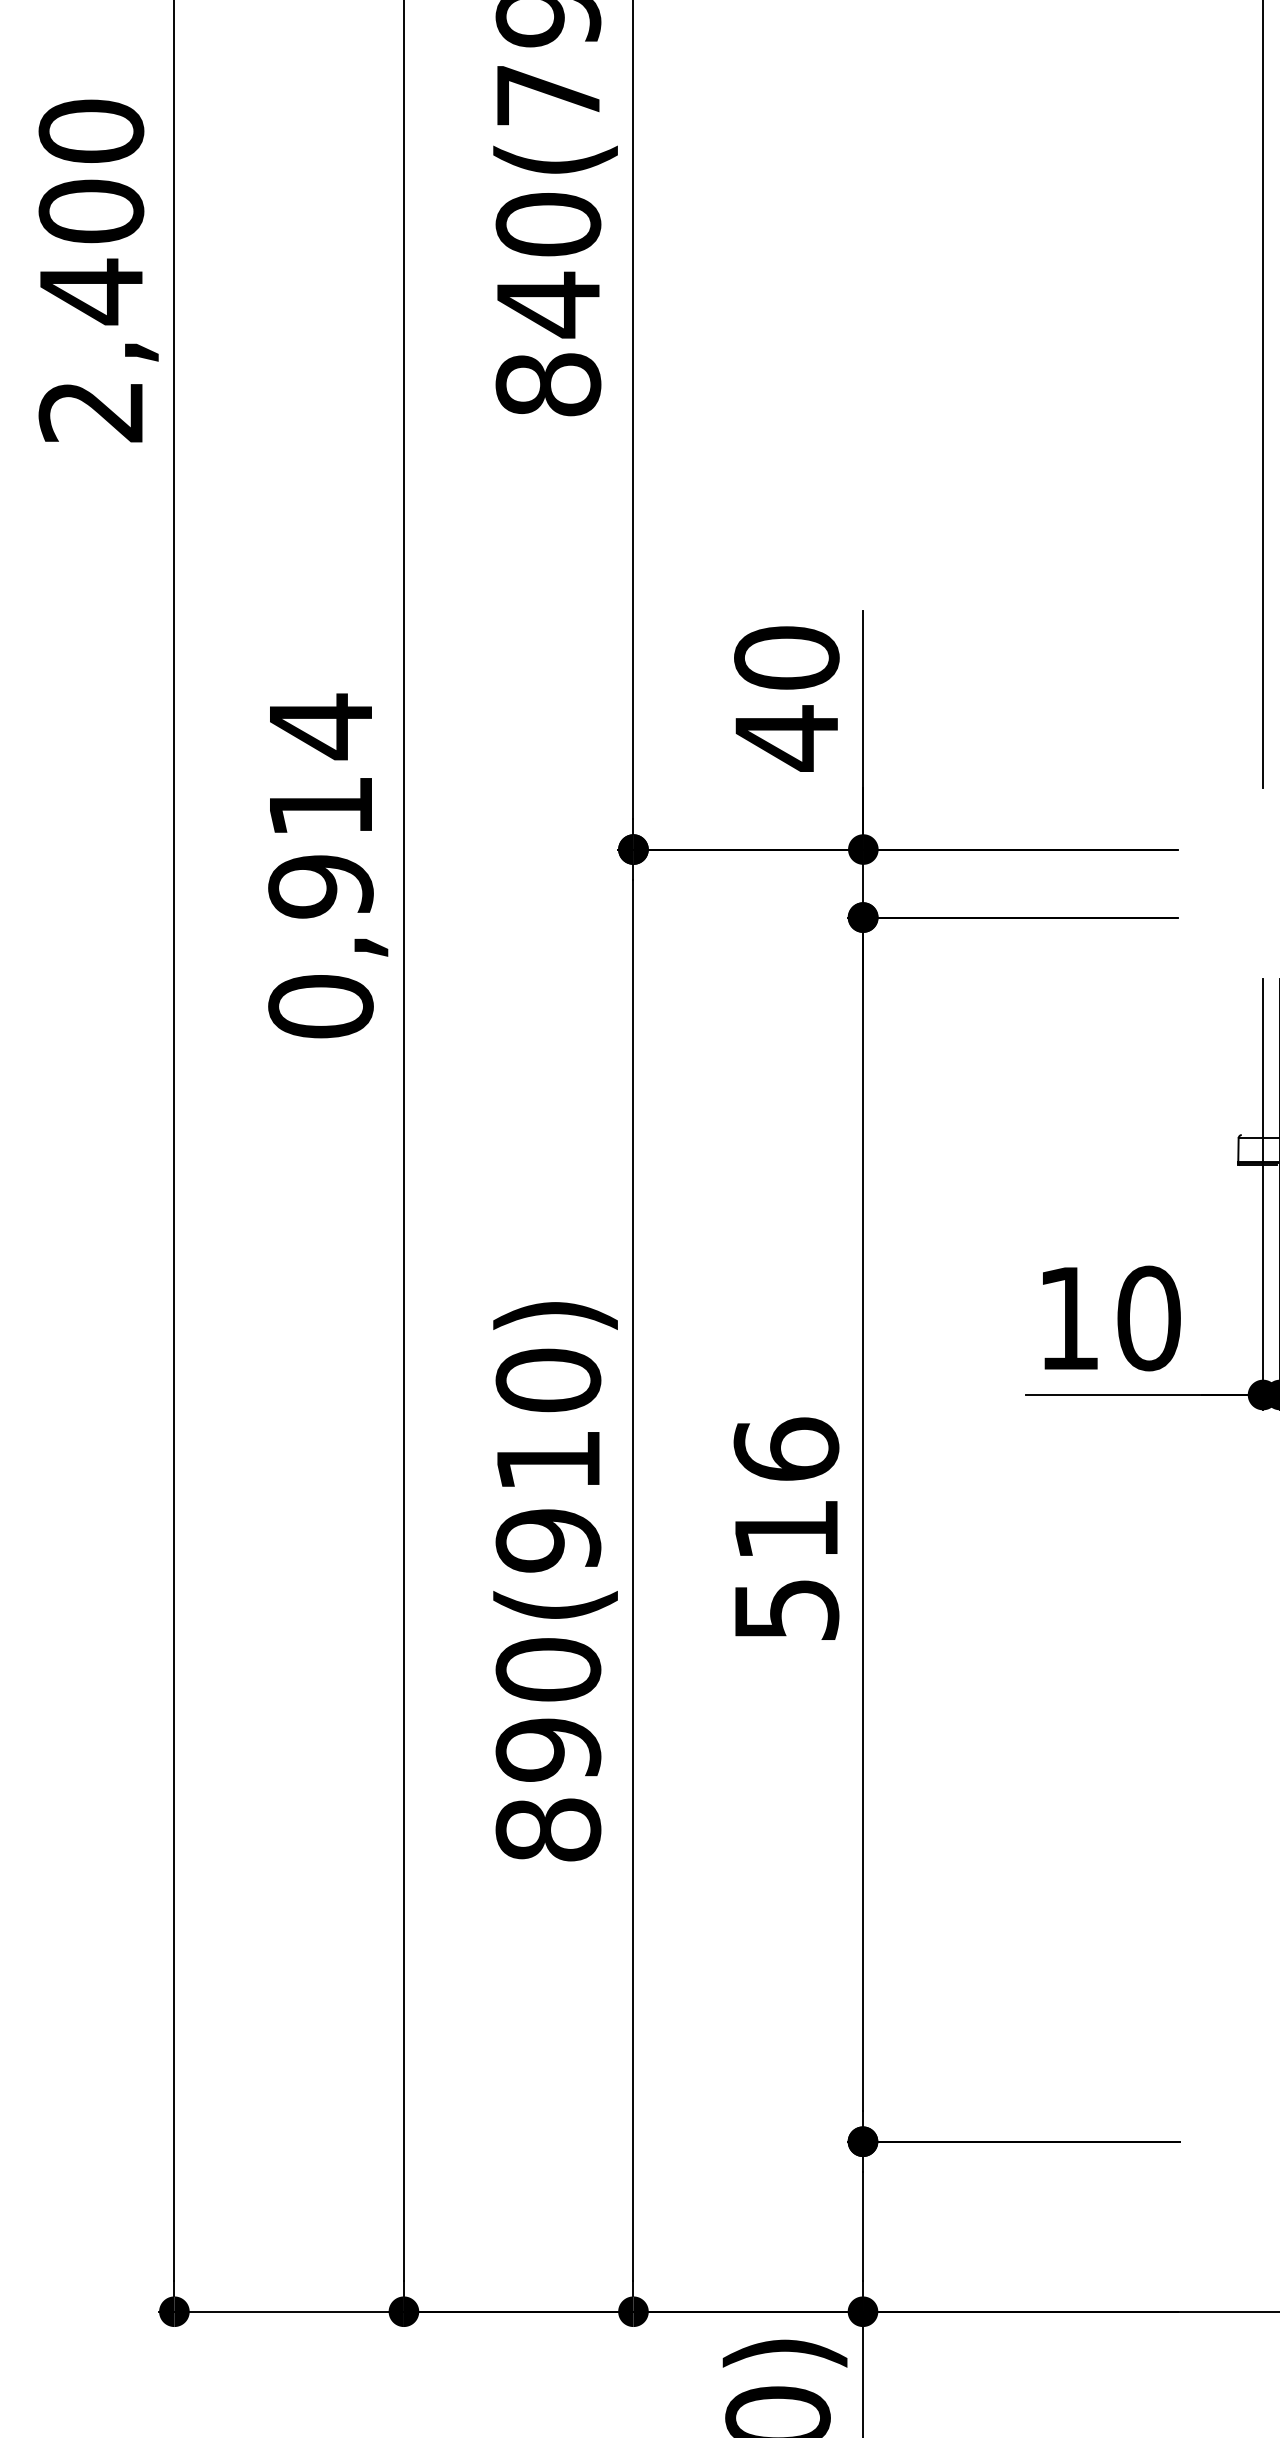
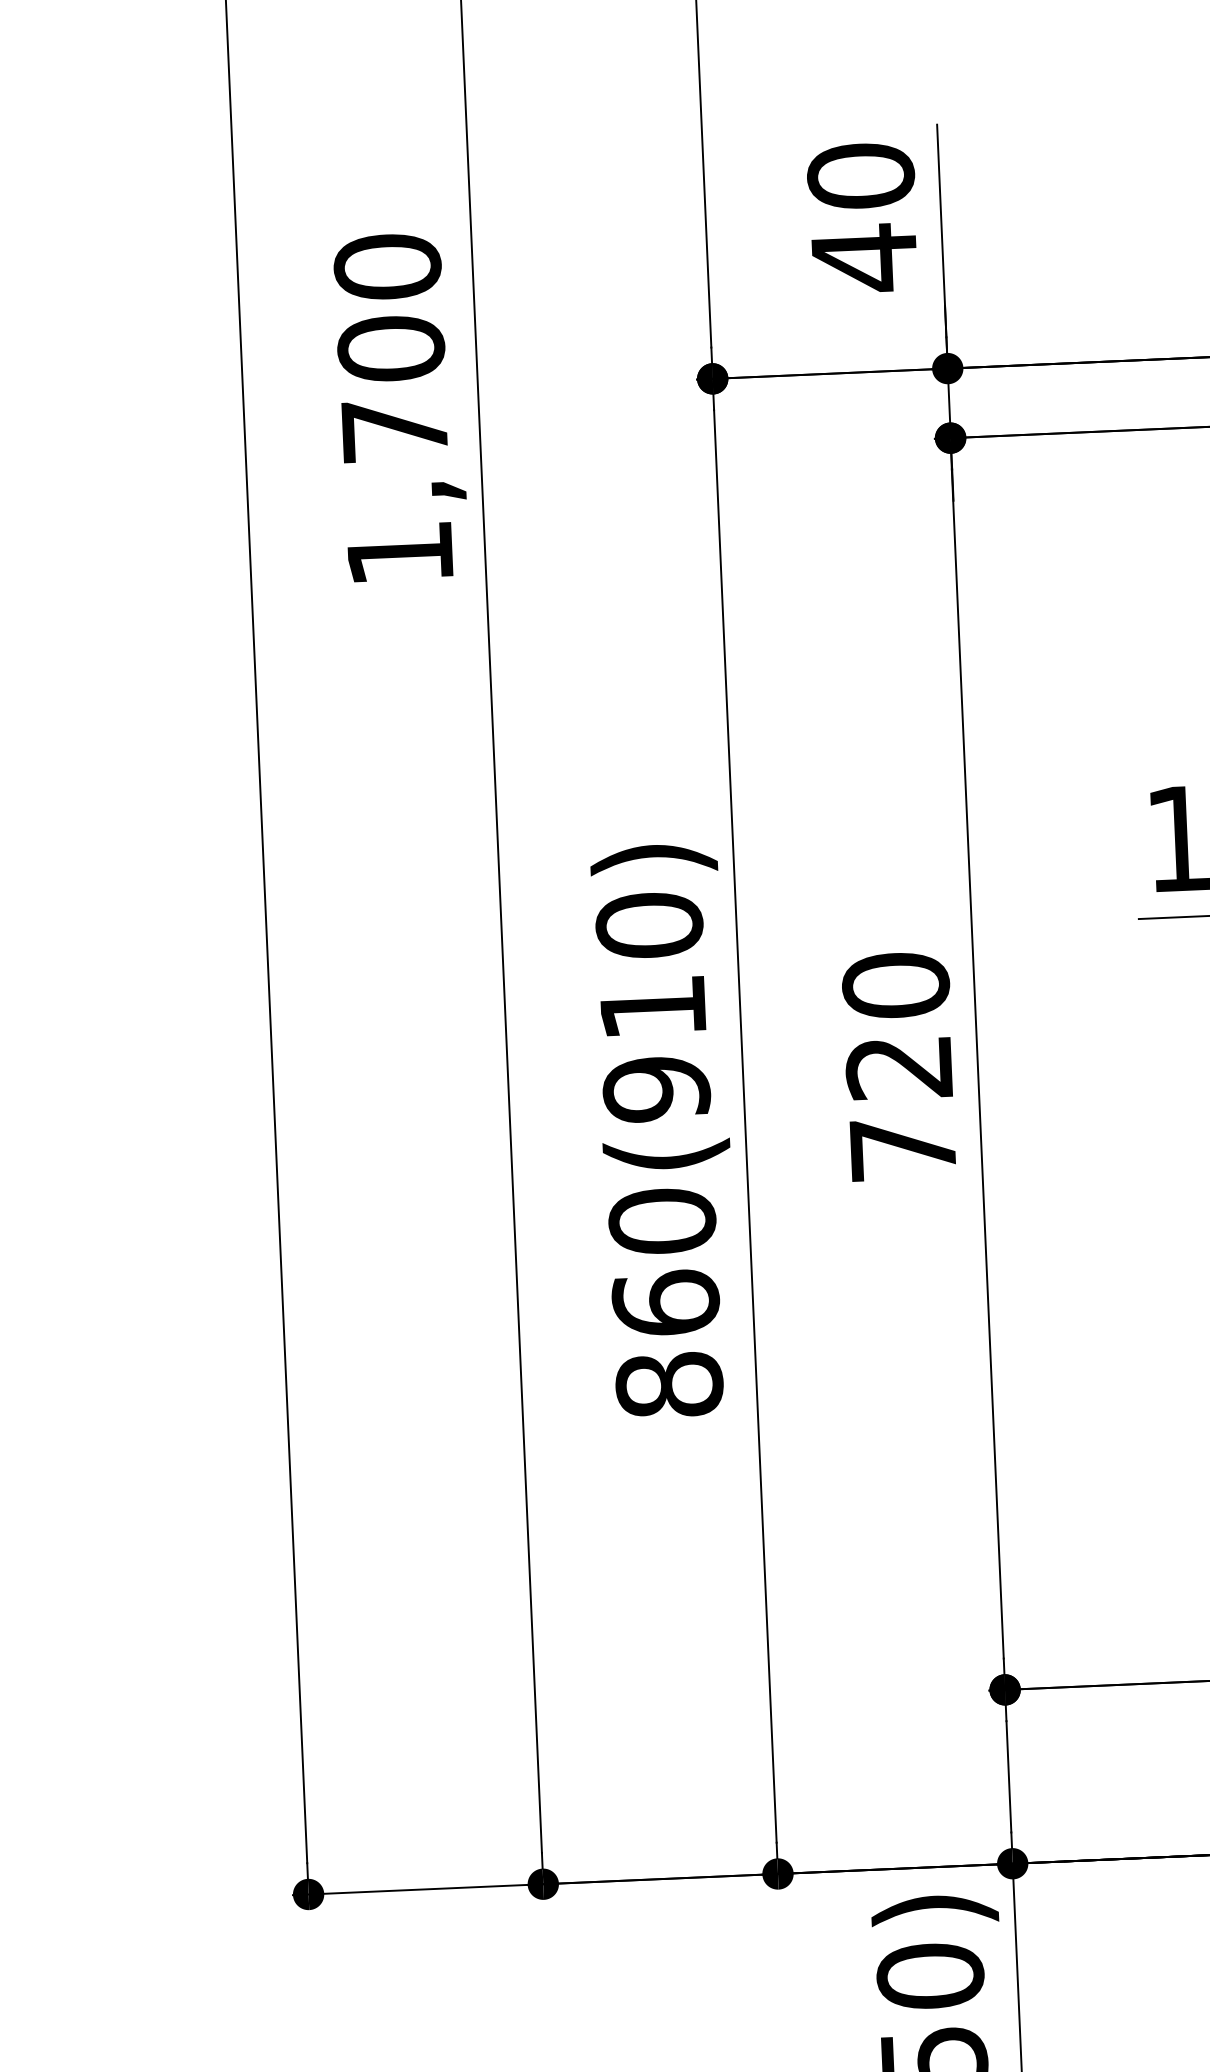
text: (320, 865) -> (393, 409), 0,914 -> 1,700
text: (786, 1528) -> (899, 1066), 516 -> 720
text: (548, 1749) -> (666, 1302), 890(910) -> 860(910)

